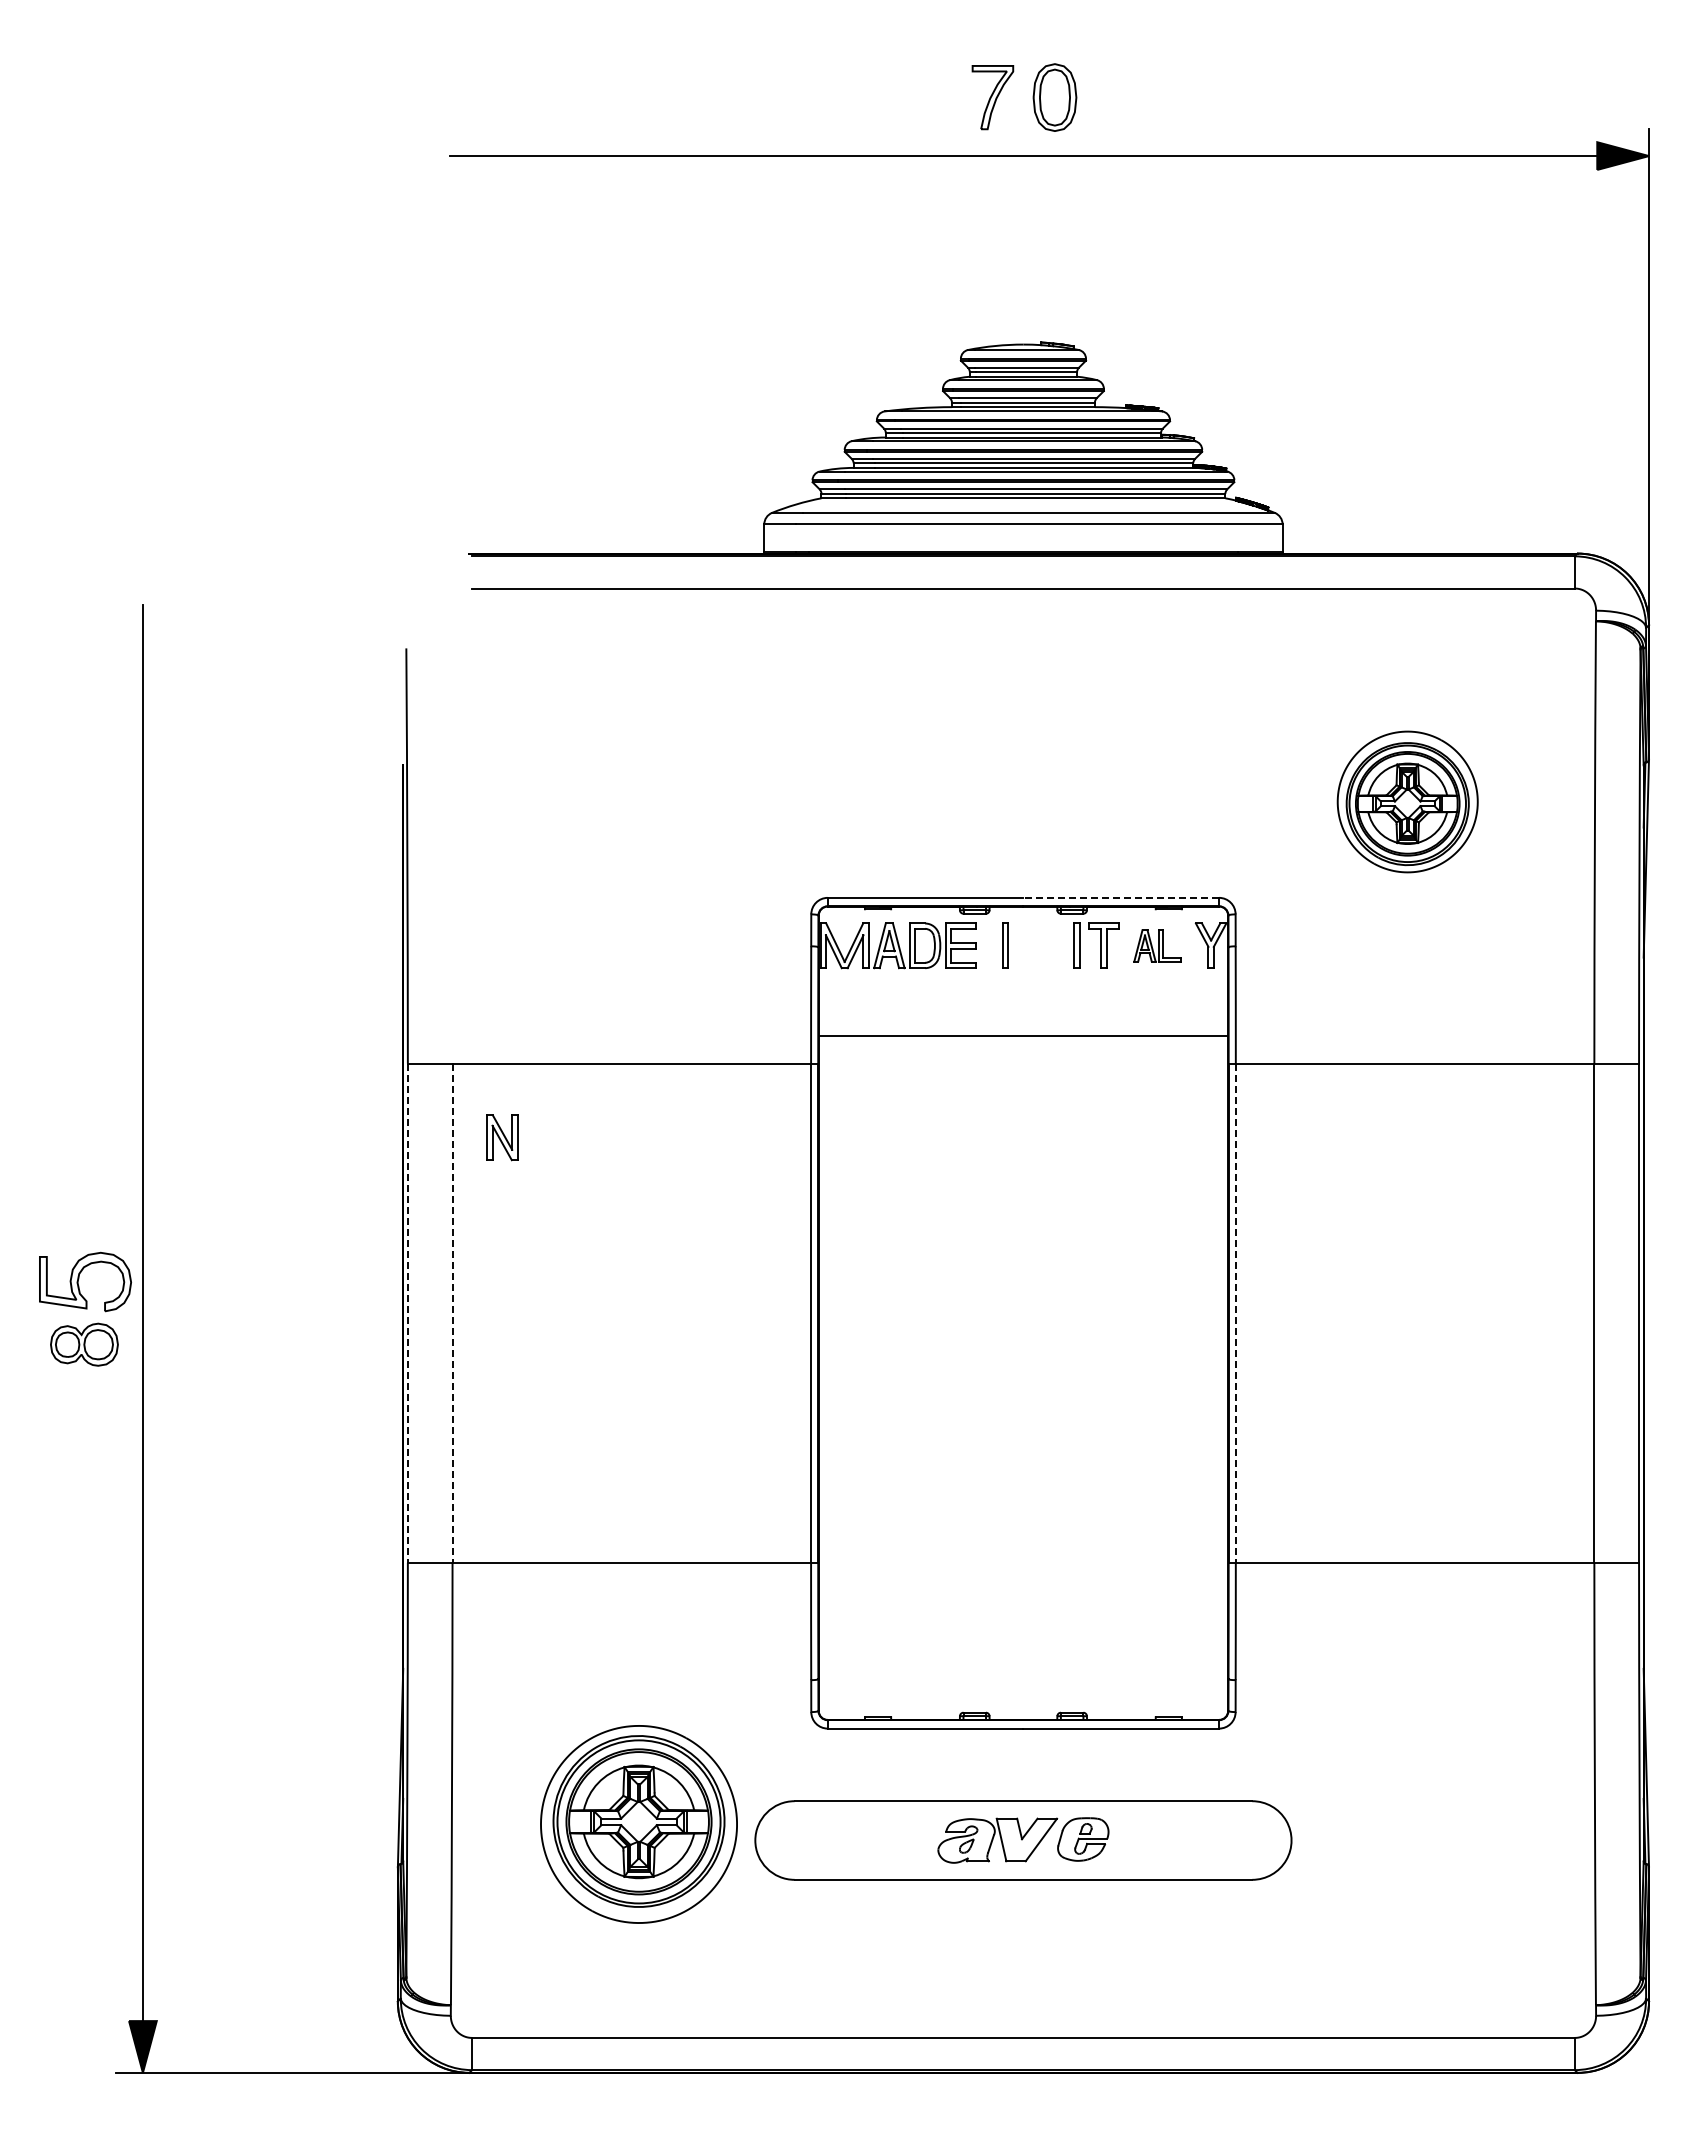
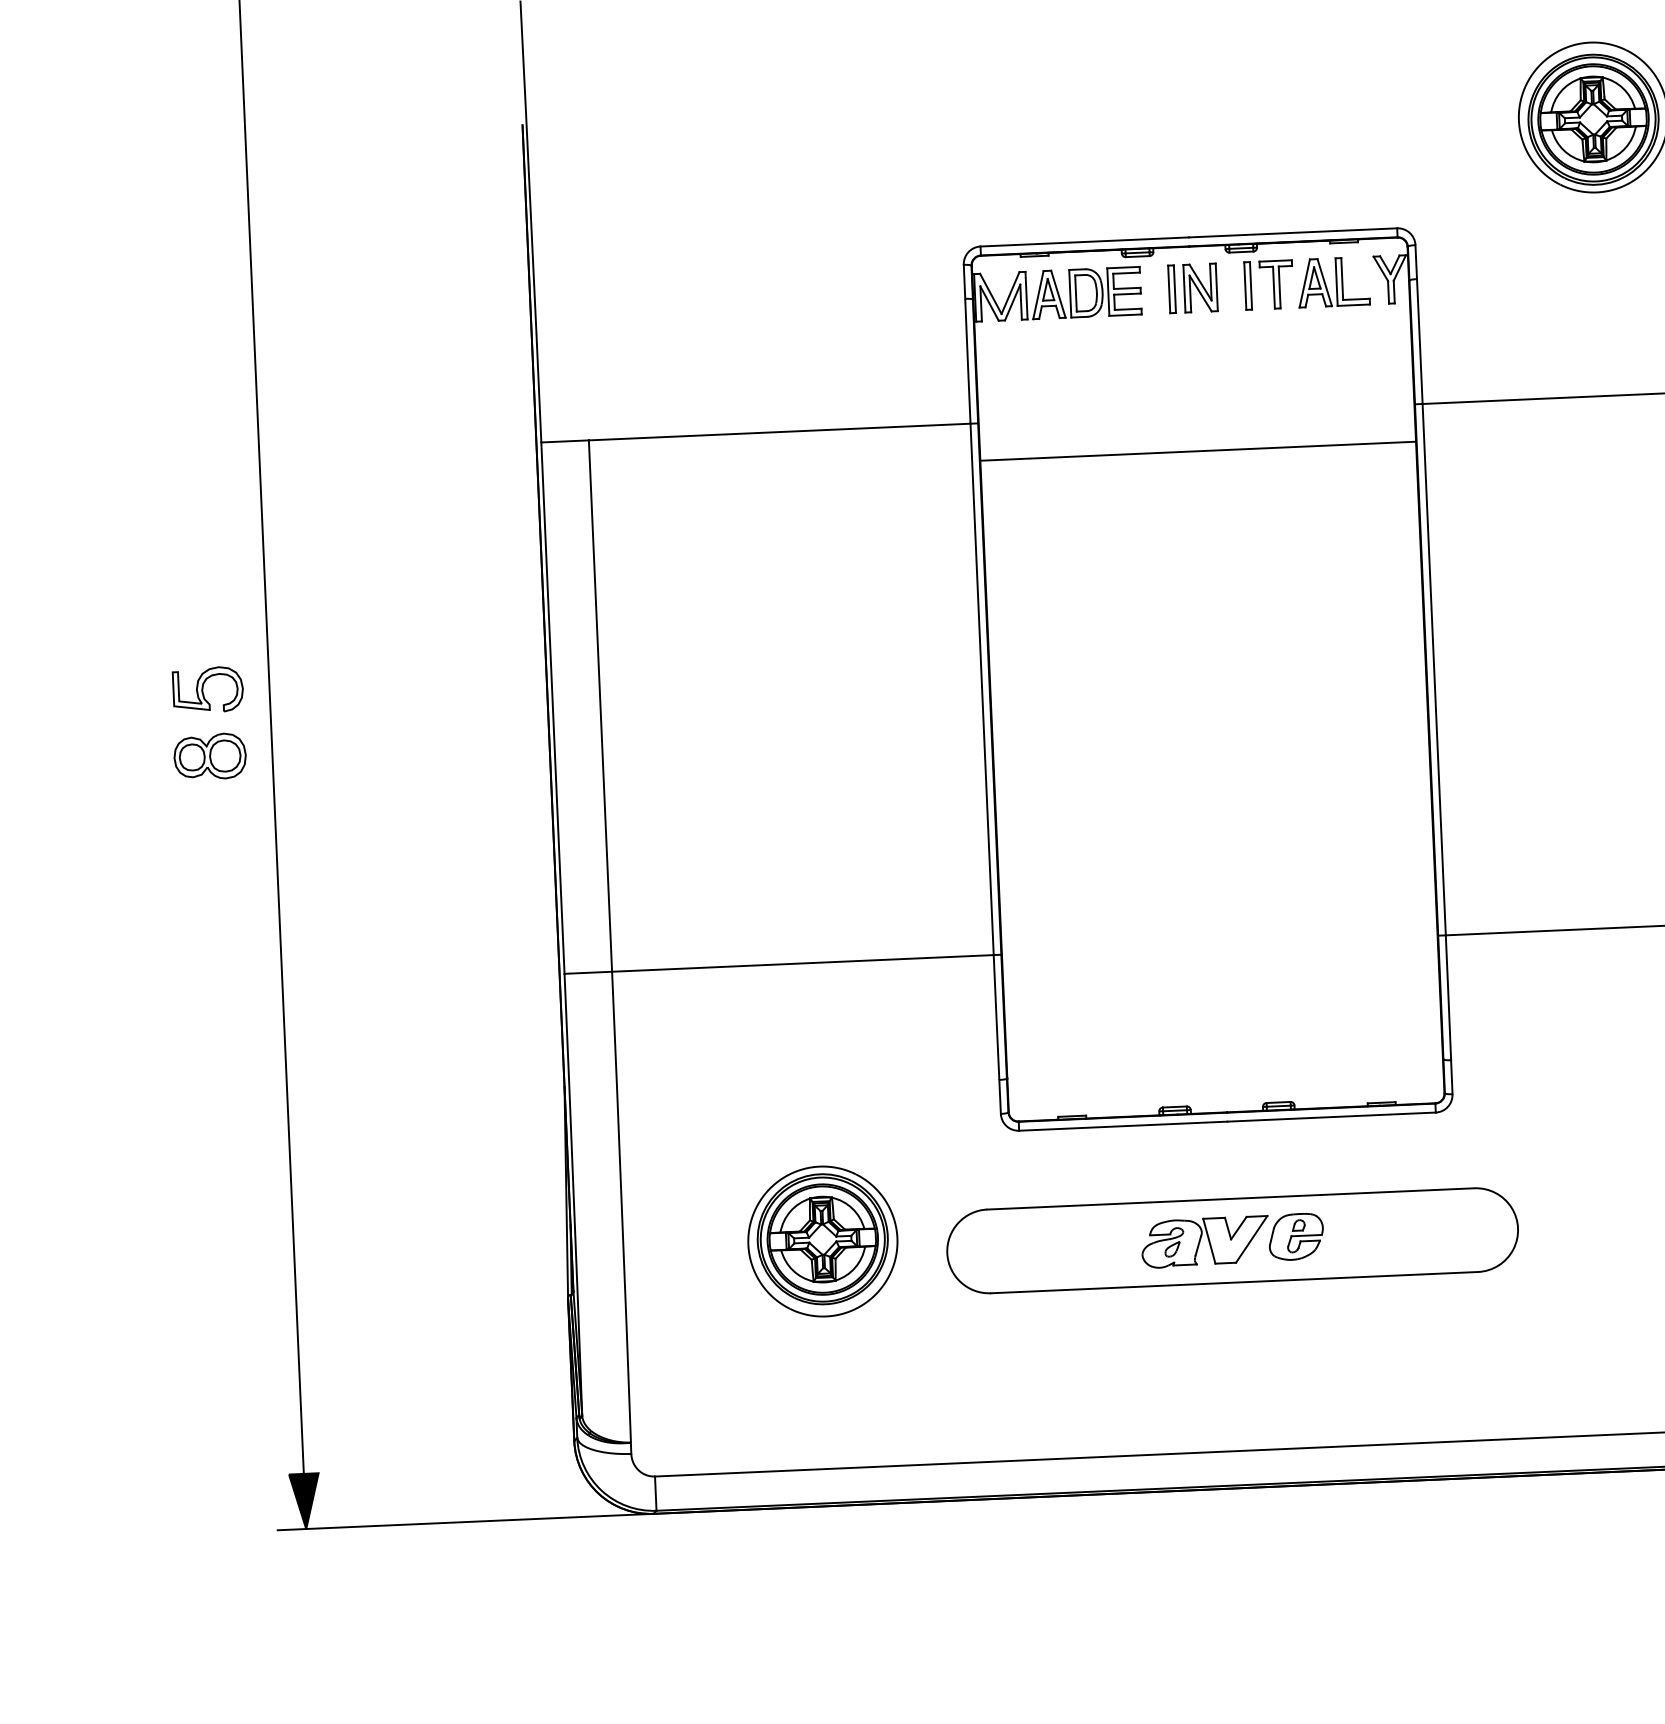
line: (1121, 897) -> (1293, 232), dashed -> solid
part: (1157, 945) -> (1333, 281), size x1.43
line: (1023, 1035) -> (1198, 450), moved
part: (502, 1137) -> (1200, 287), moved
part: (84, 1281) -> (207, 689), size x0.71
line: (407, 1313) -> (552, 708), dashed -> solid
line: (452, 1313) -> (600, 706), dashed -> solid
line: (1235, 1313) -> (1433, 669), dashed -> solid
part: (639, 1824) -> (823, 1241), size x0.71

